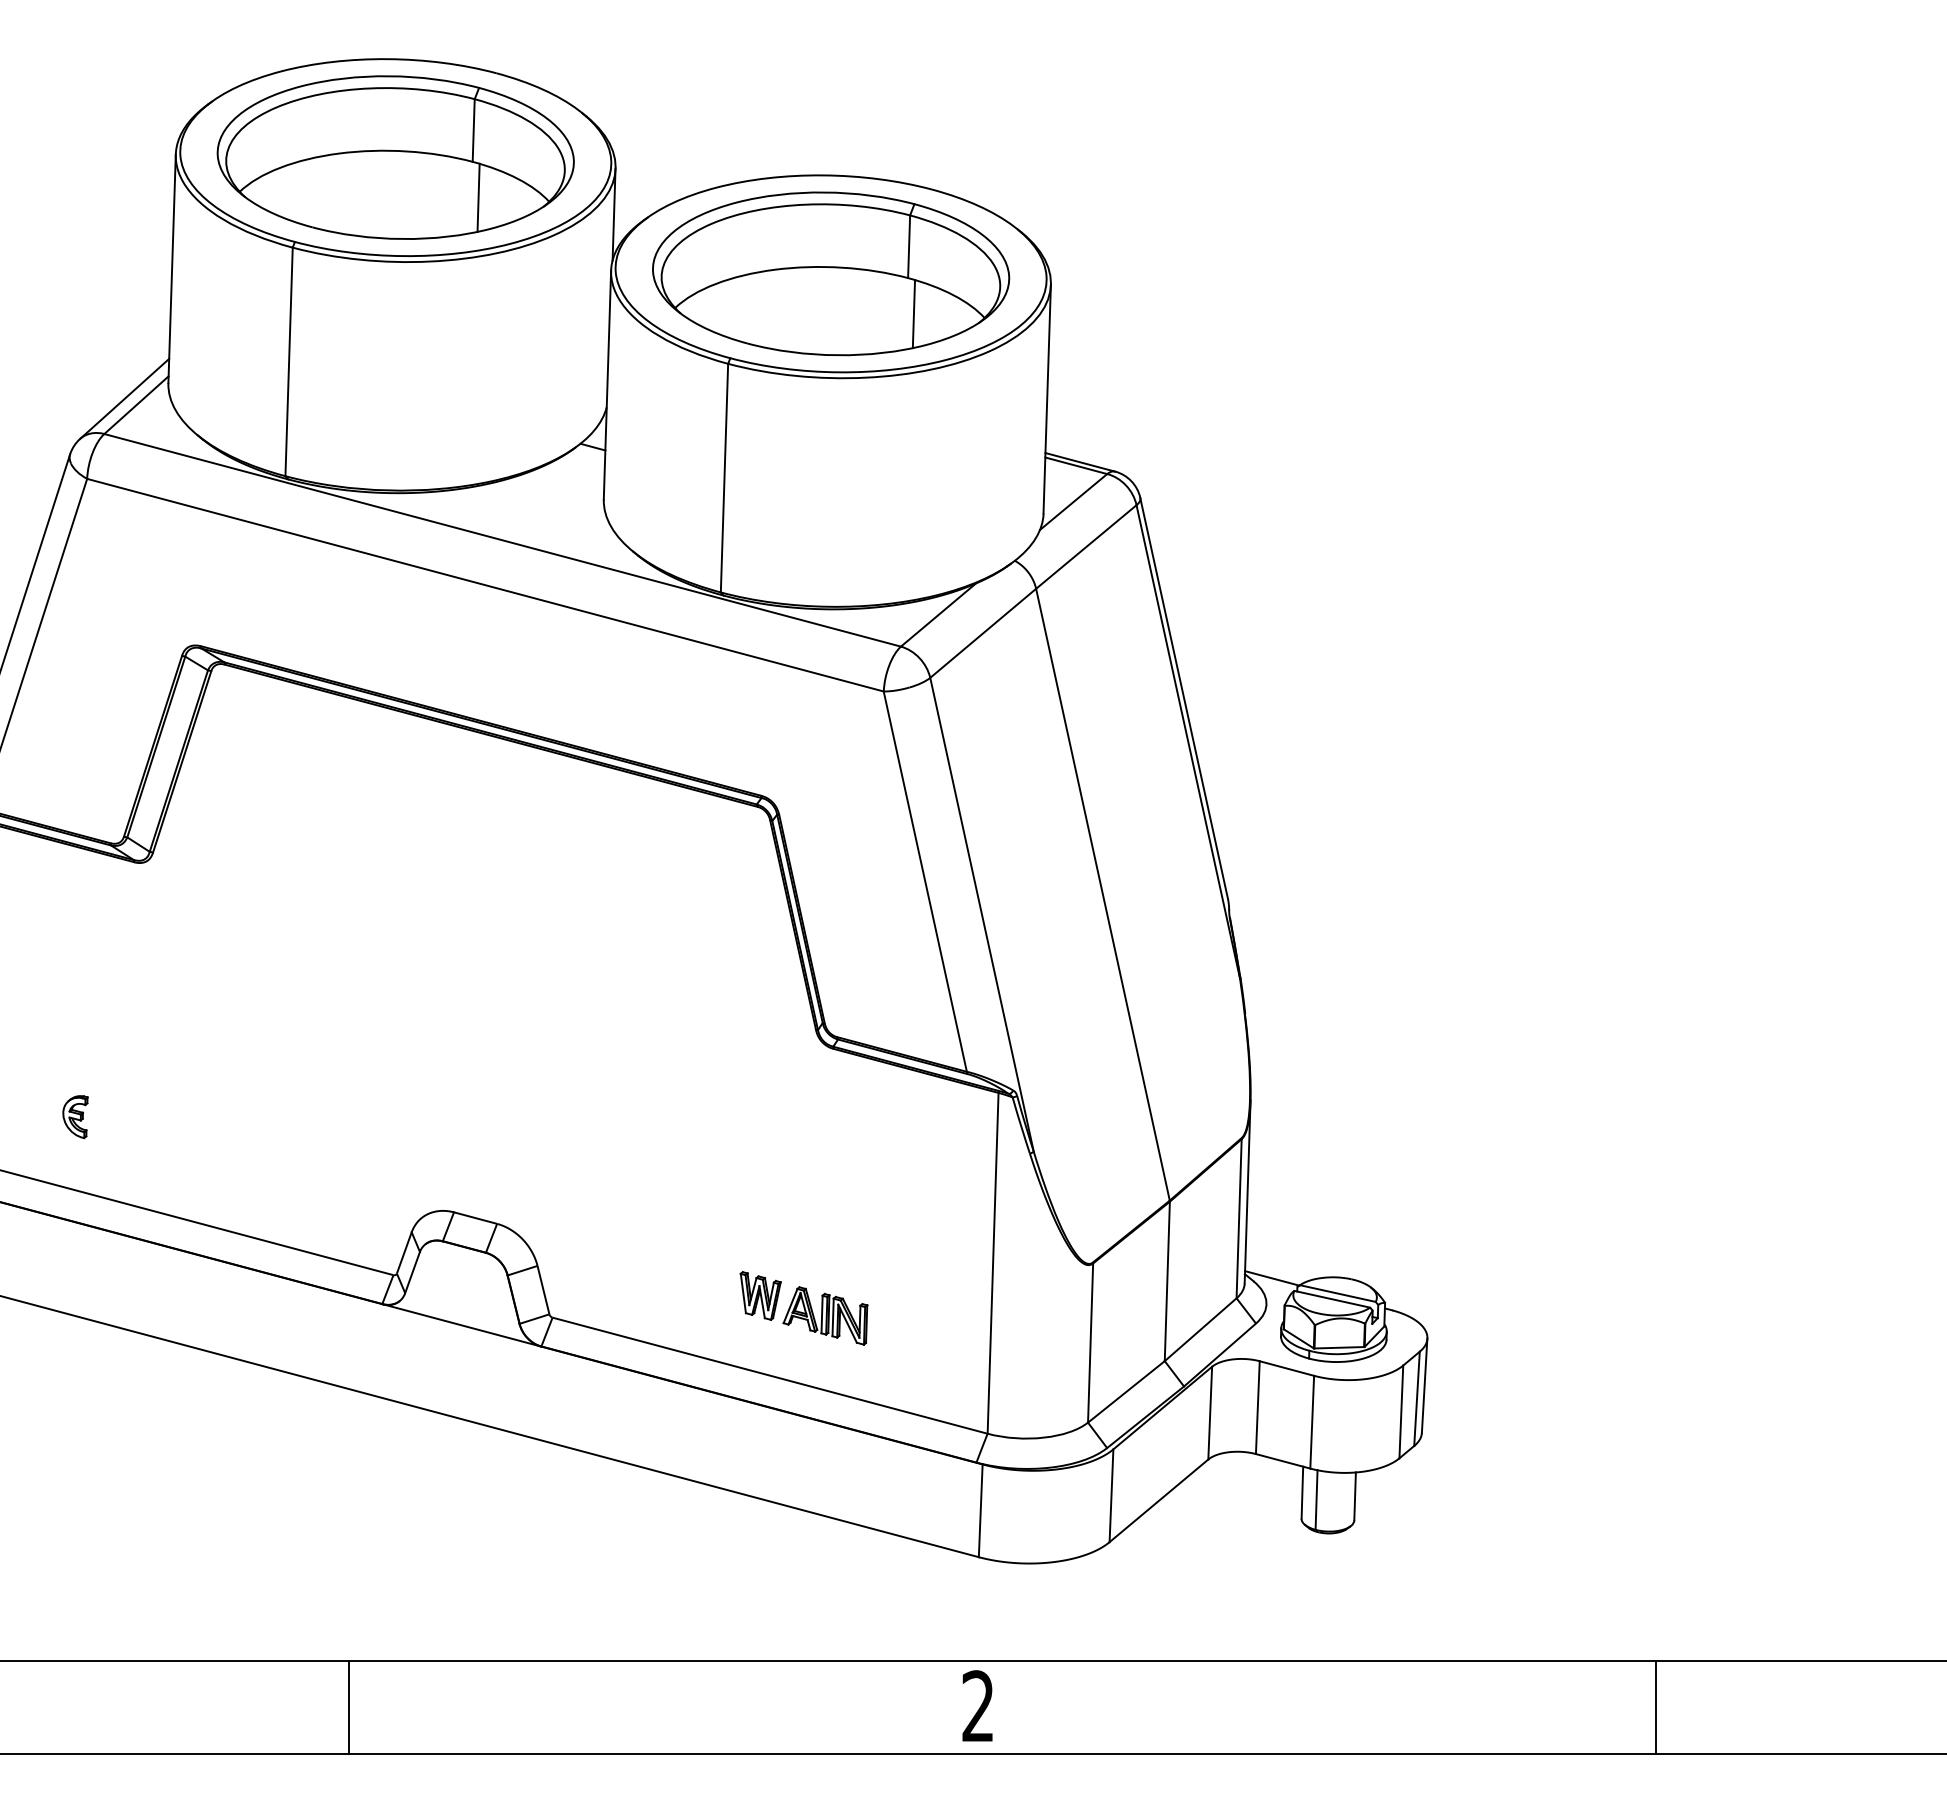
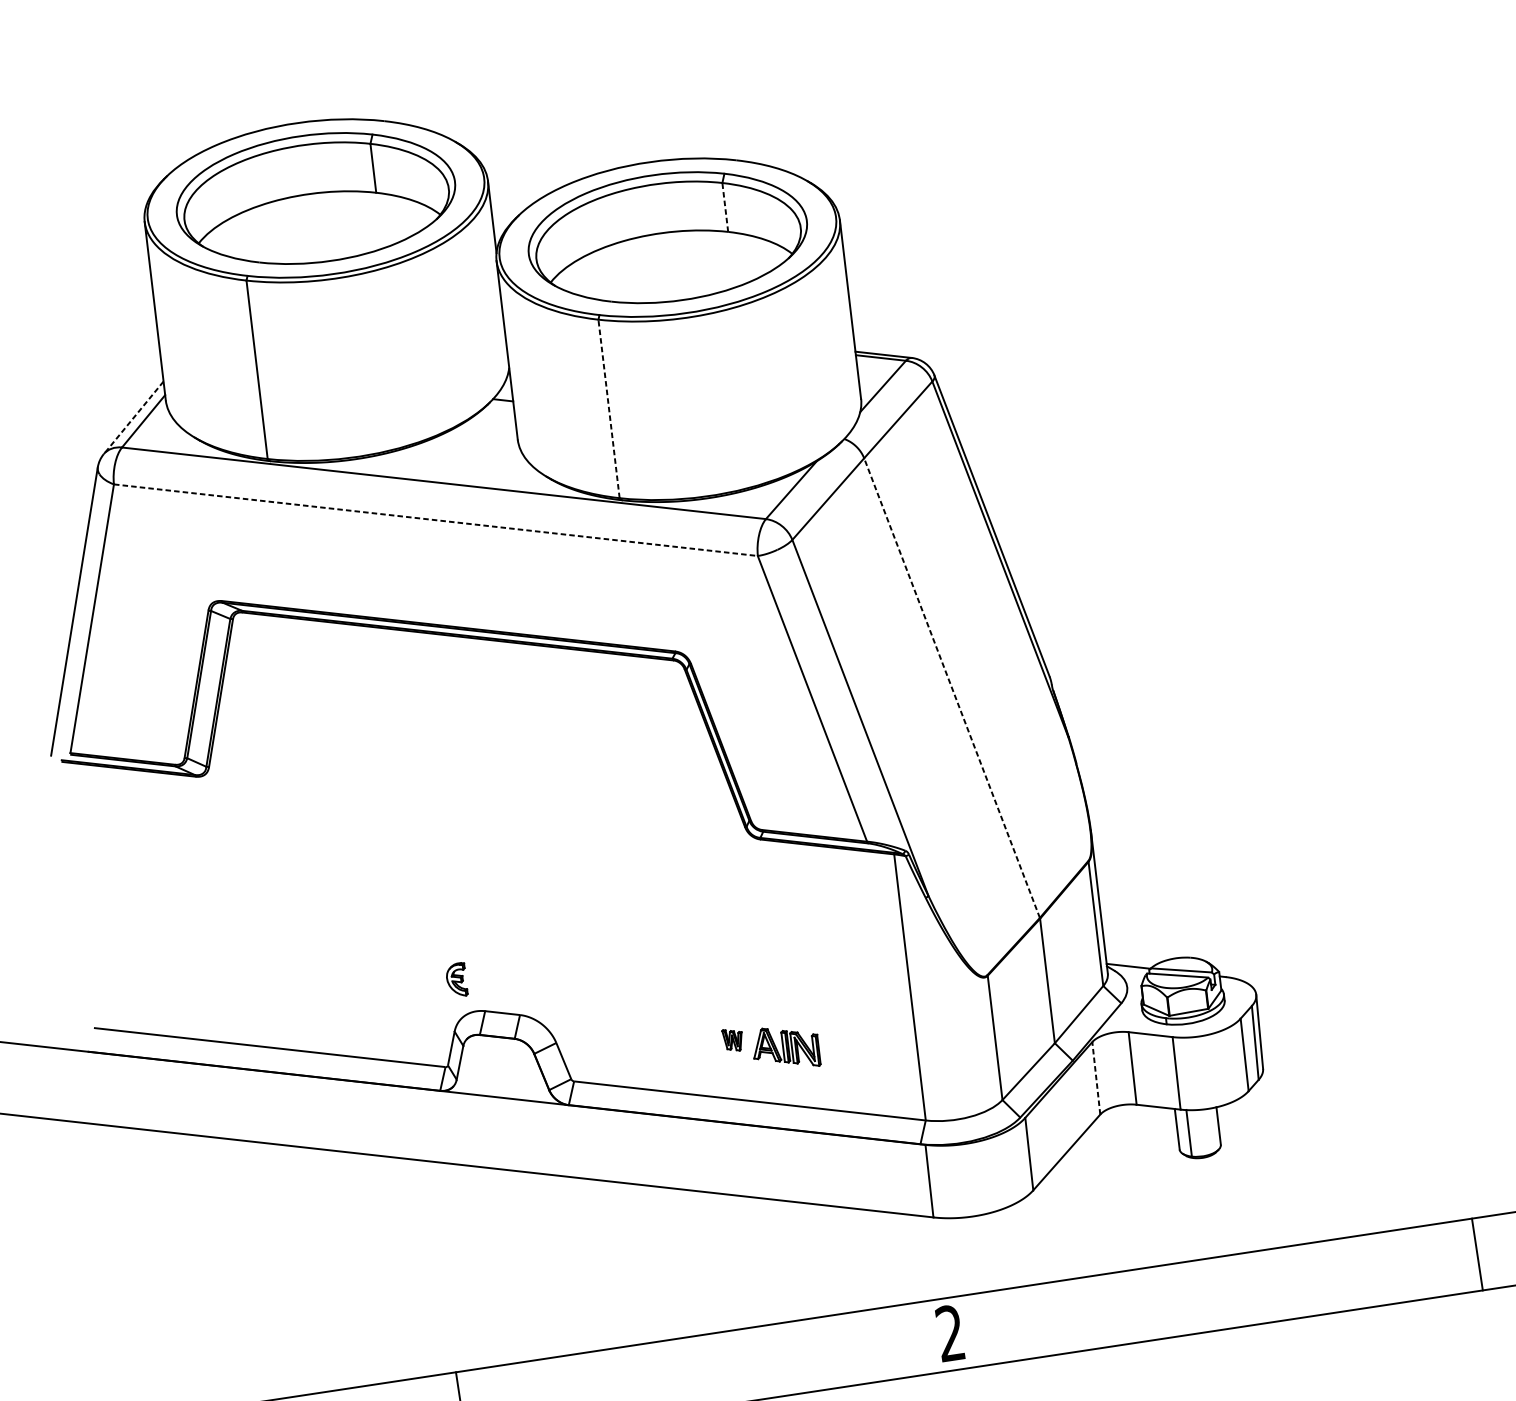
line: (478, 197) -> (384, 219), removed
line: (909, 246) -> (725, 207), solid -> dashed
line: (913, 314) -> (736, 259), removed
line: (124, 398) -> (133, 417), solid -> dashed
line: (724, 477) -> (608, 408), solid -> dashed
line: (485, 585) -> (435, 520), solid -> dashed
line: (1102, 894) -> (951, 688), solid -> dashed
part: (75, 1117) -> (457, 980), moved
part: (760, 1295) -> (733, 1039), size x0.6
line: (1210, 1412) -> (1096, 1077), solid -> dashed

